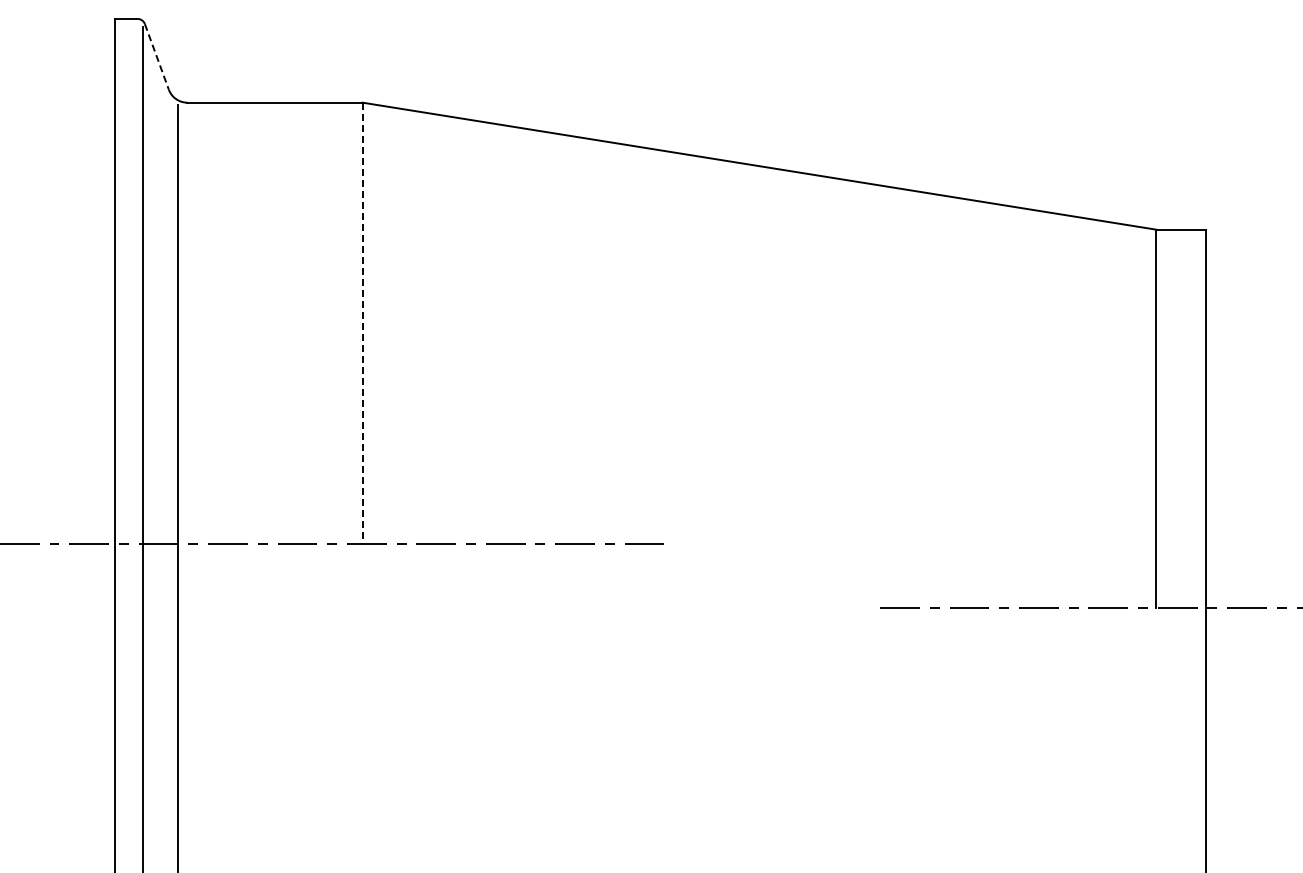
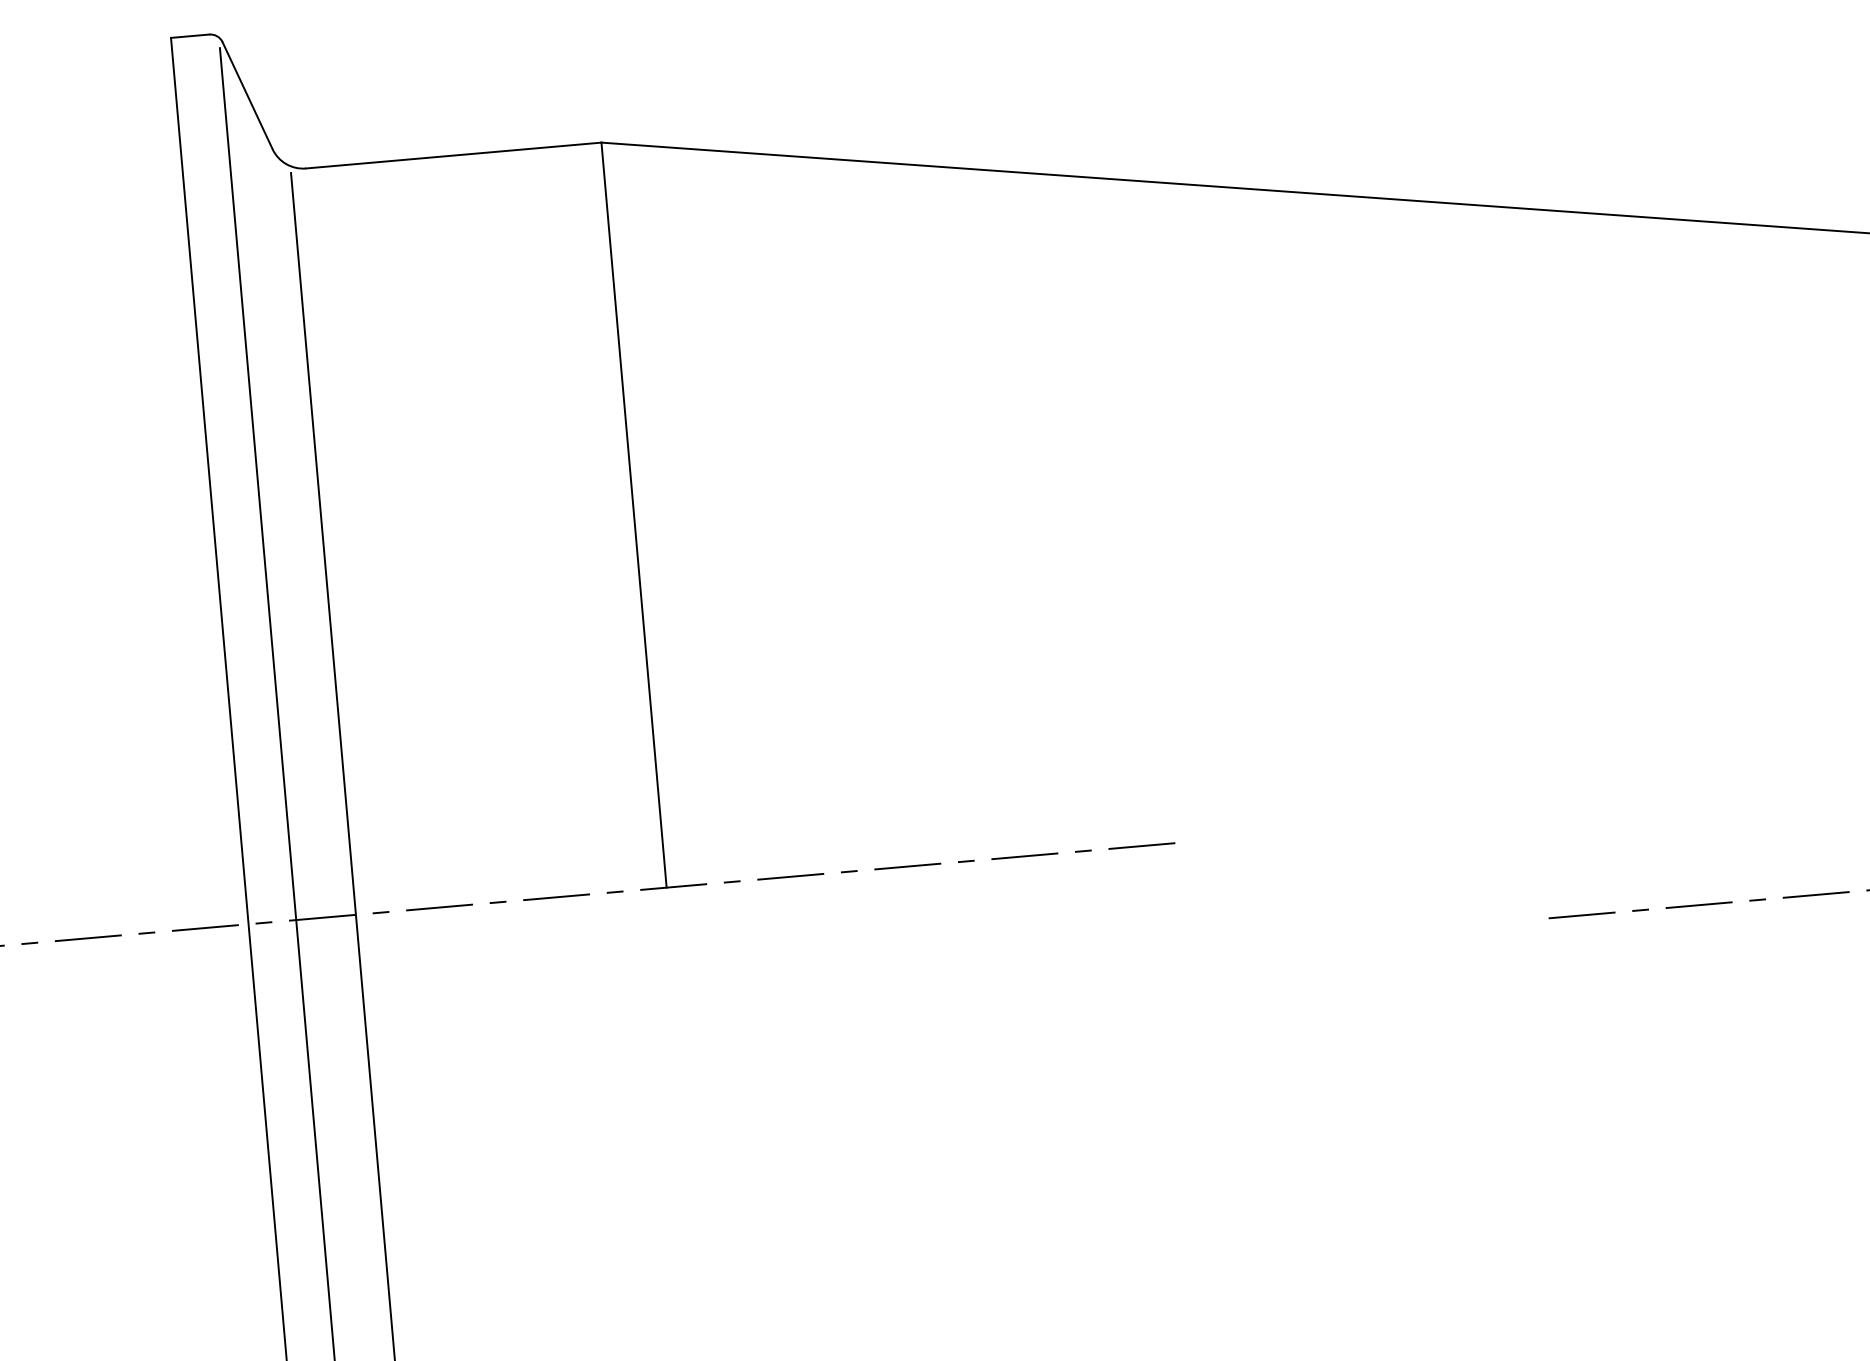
line: (156, 56) -> (246, 95), dashed -> solid
line: (362, 323) -> (633, 515), dashed -> solid

